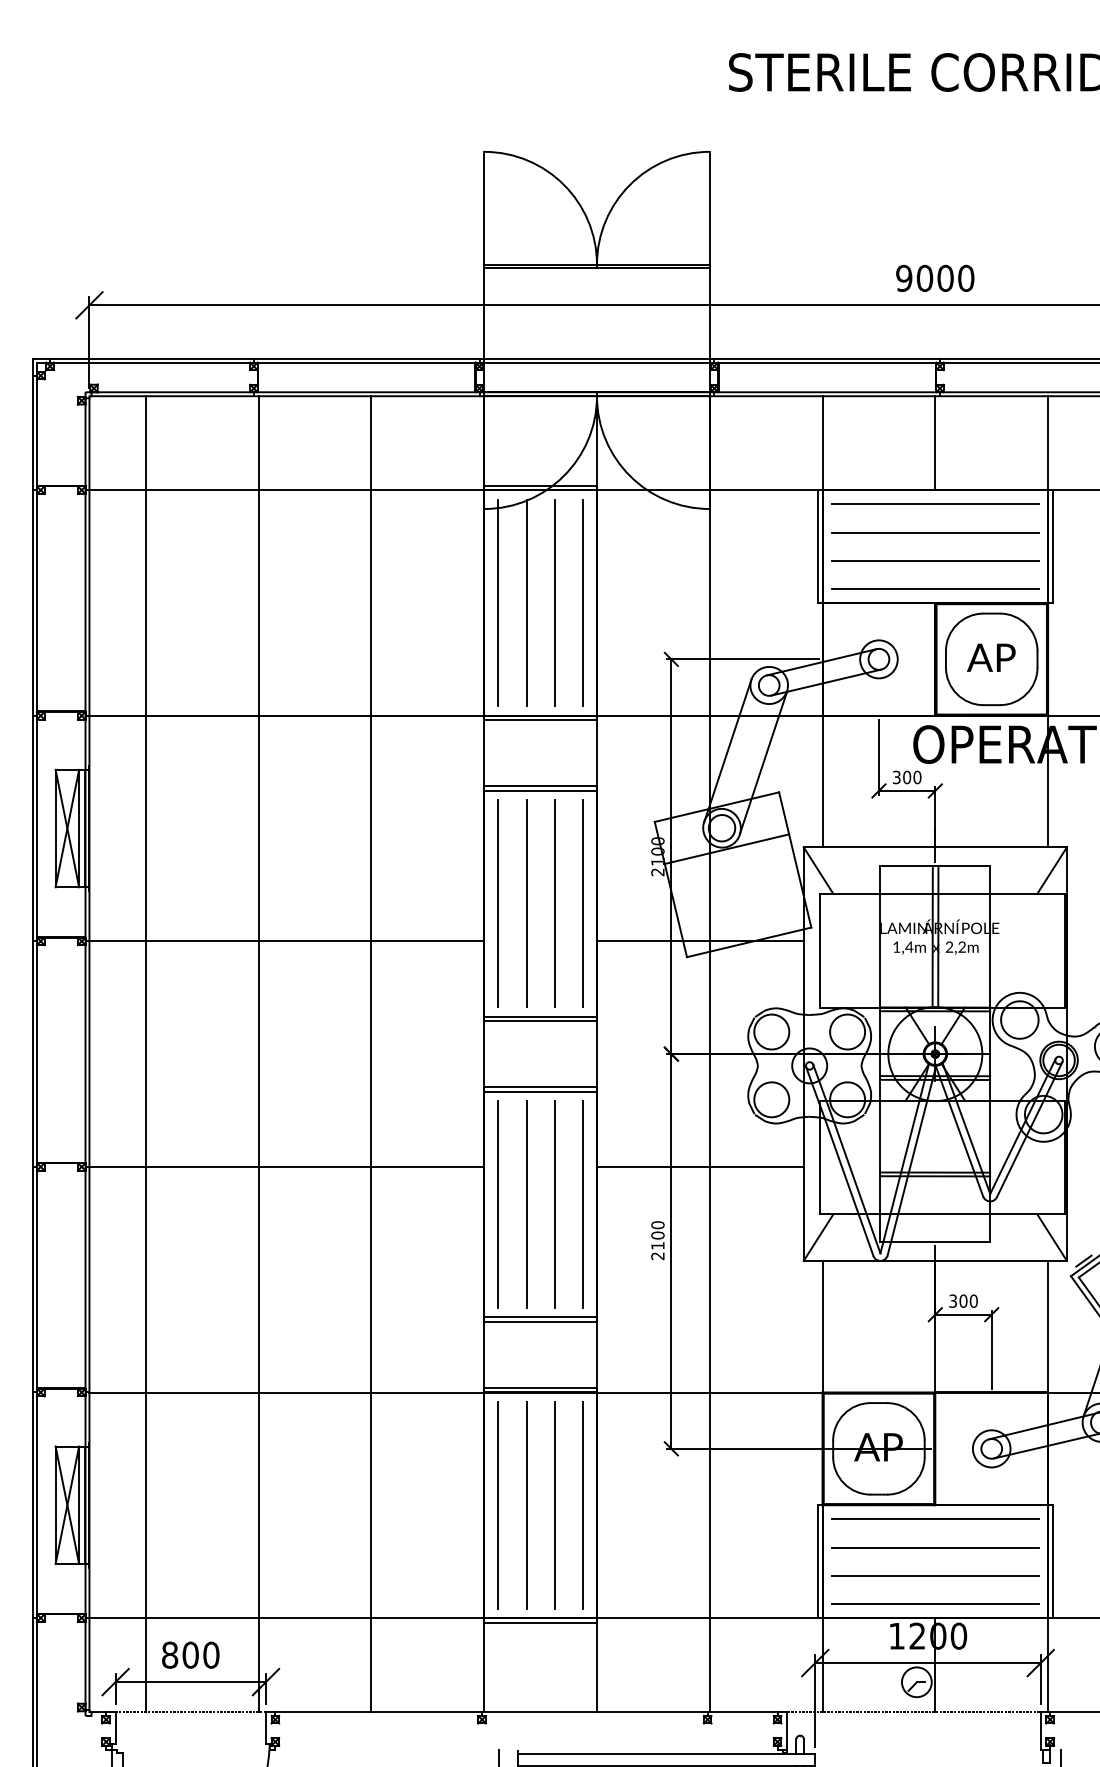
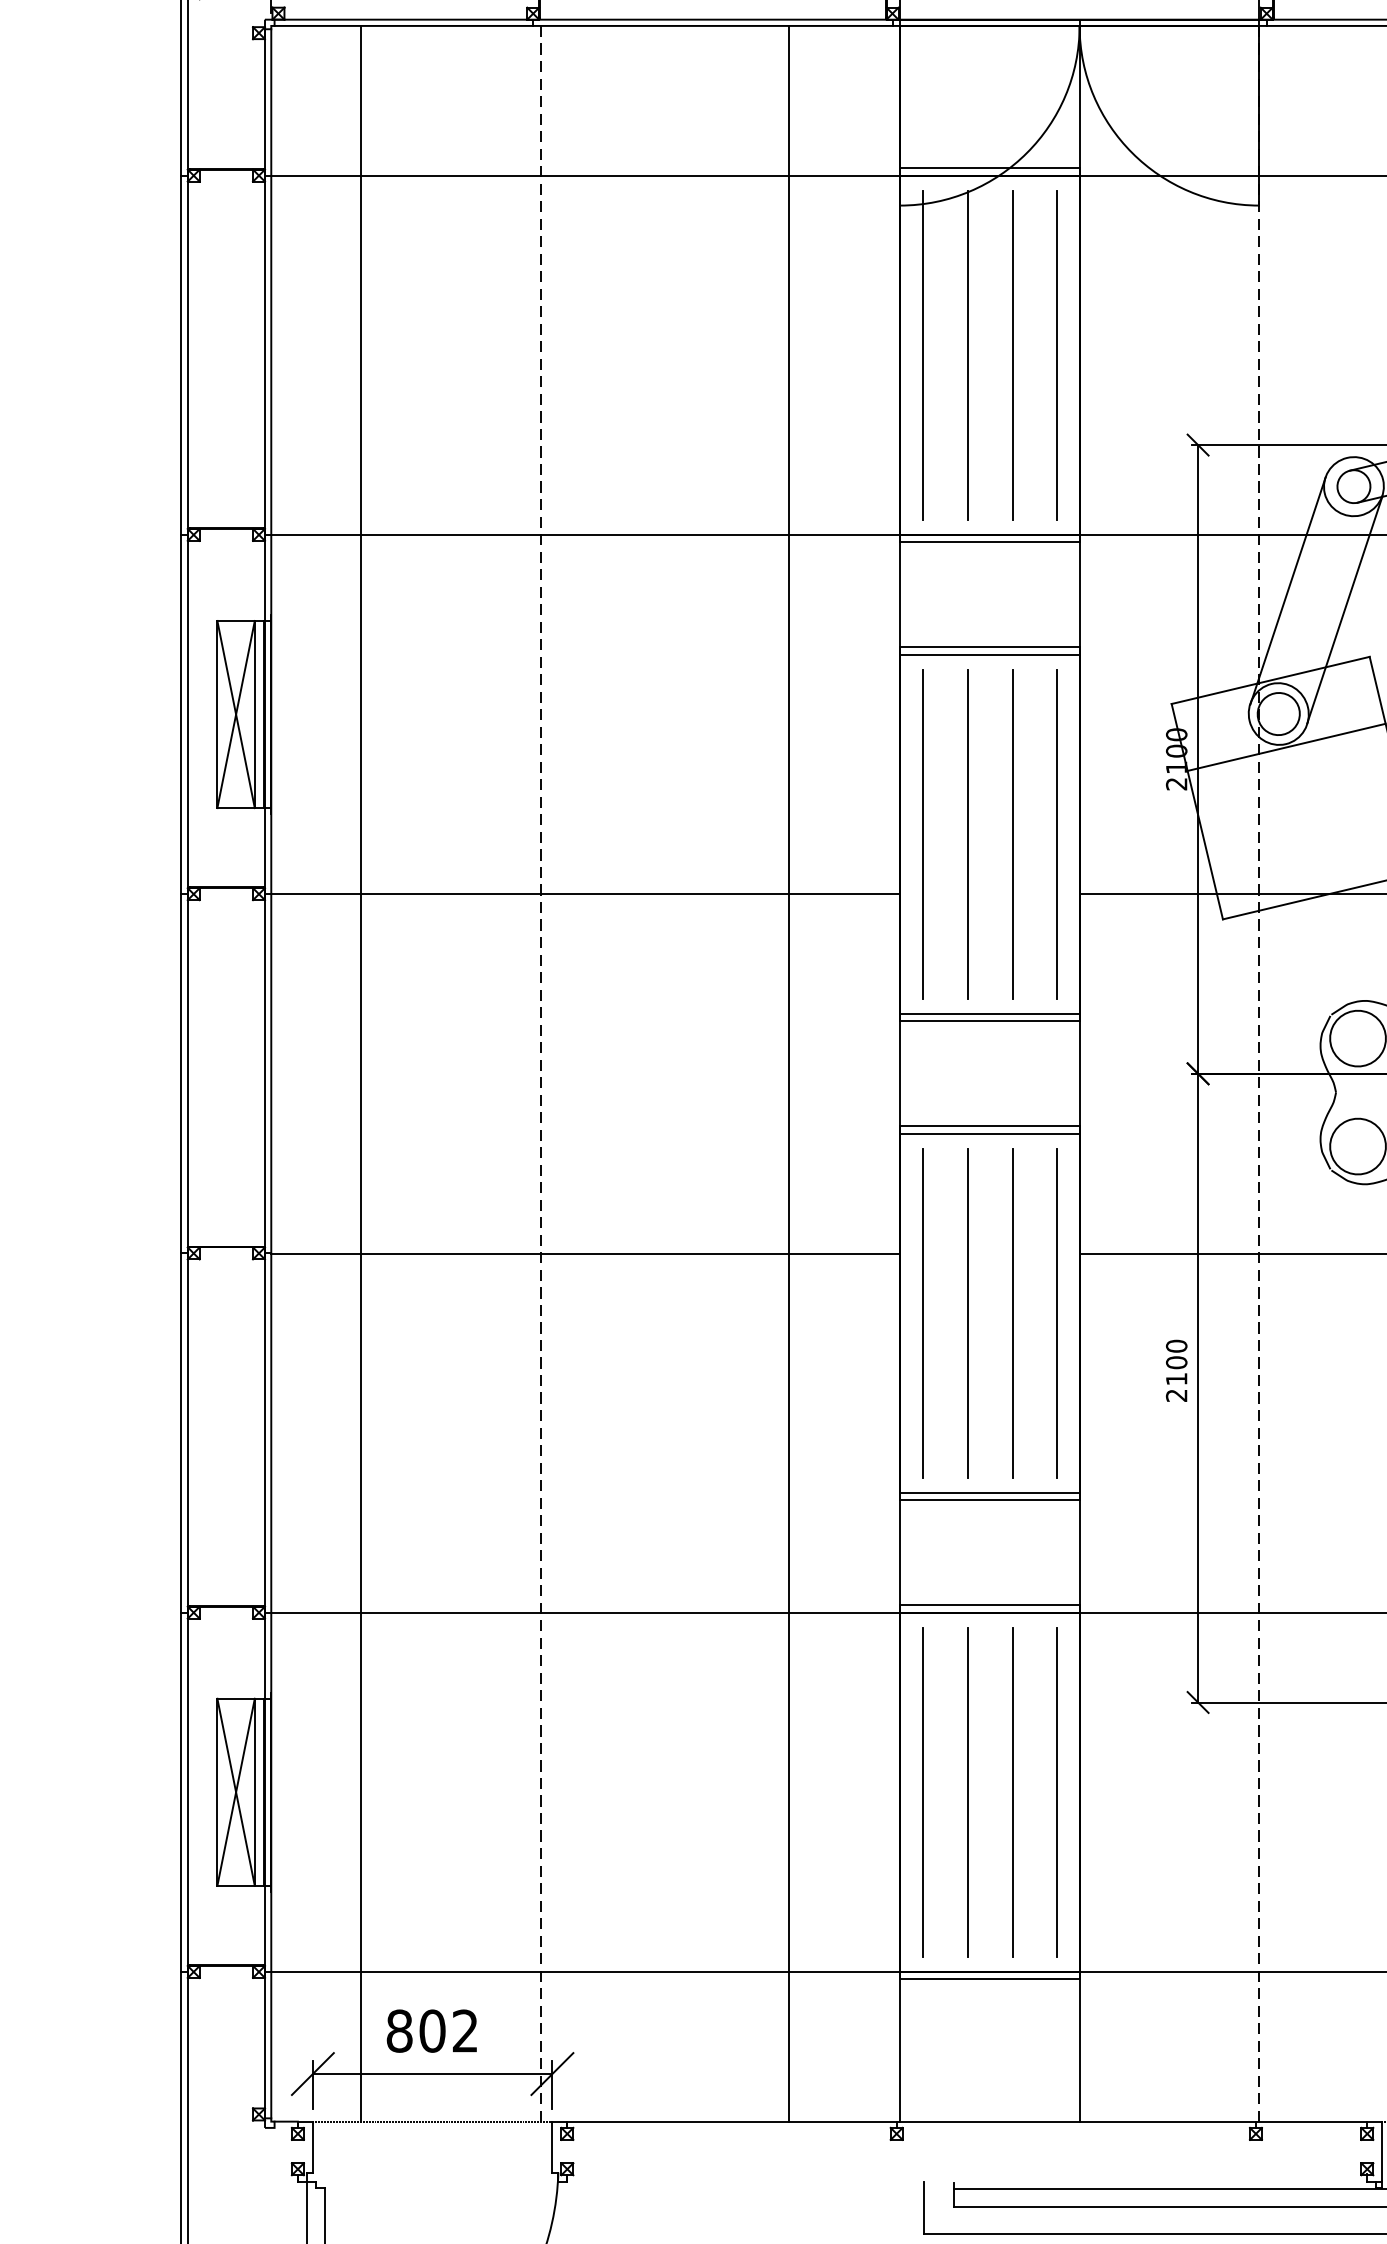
line: (258, 1054) -> (540, 1074), solid -> dashed
line: (371, 1054) -> (788, 1074), moved
line: (709, 1054) -> (1258, 1074), solid -> dashed
text: (211, 1654) -> (465, 2030), 800 -> 802

